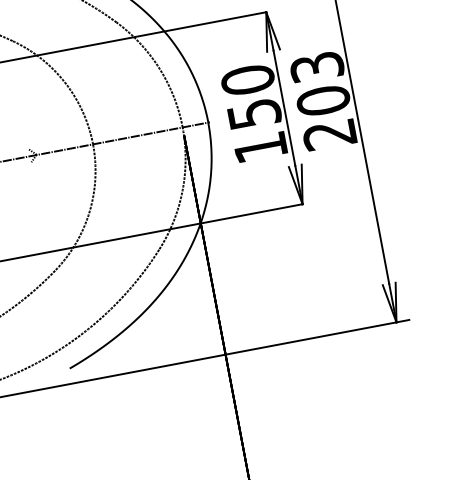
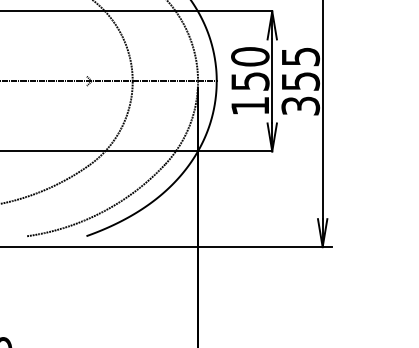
text: (323, 100) -> (300, 81), 203 -> 355

